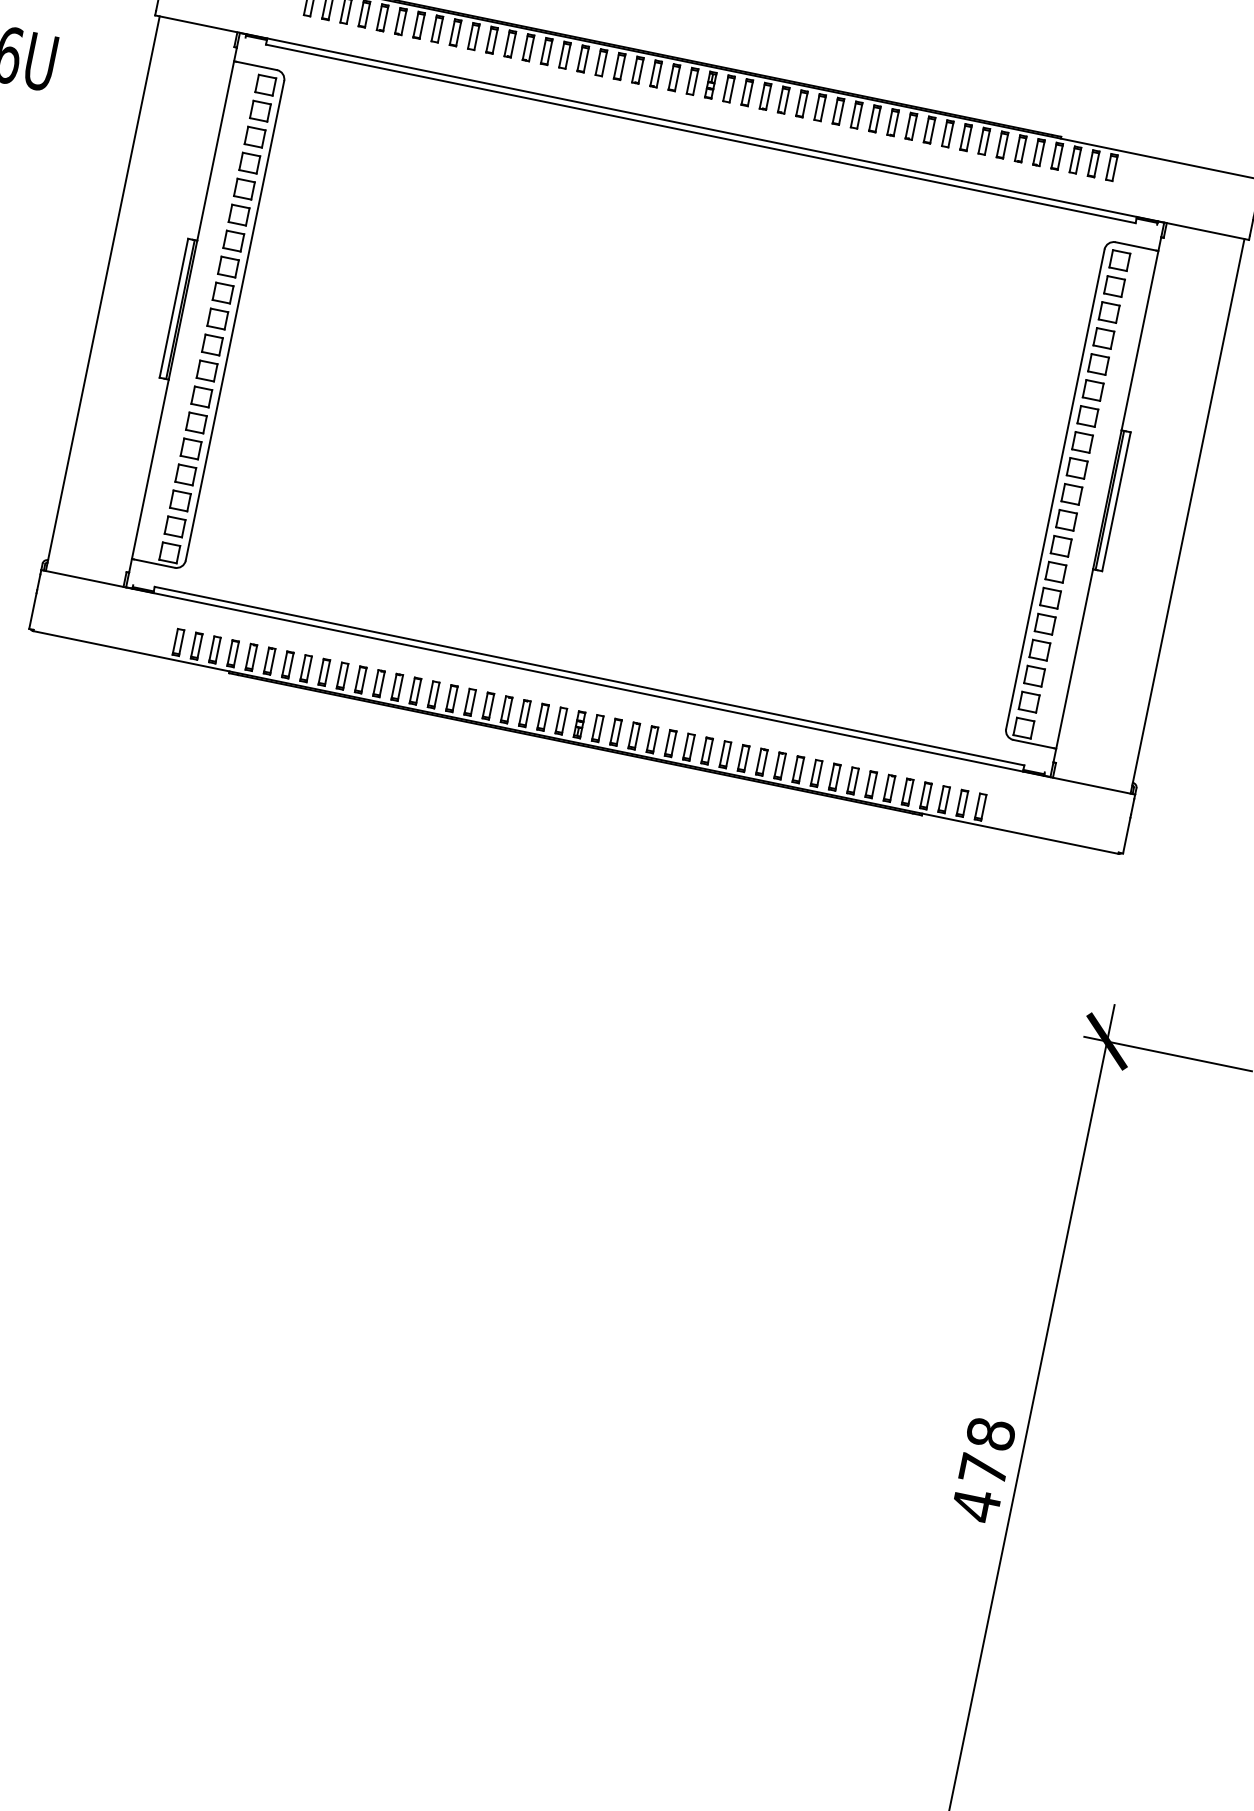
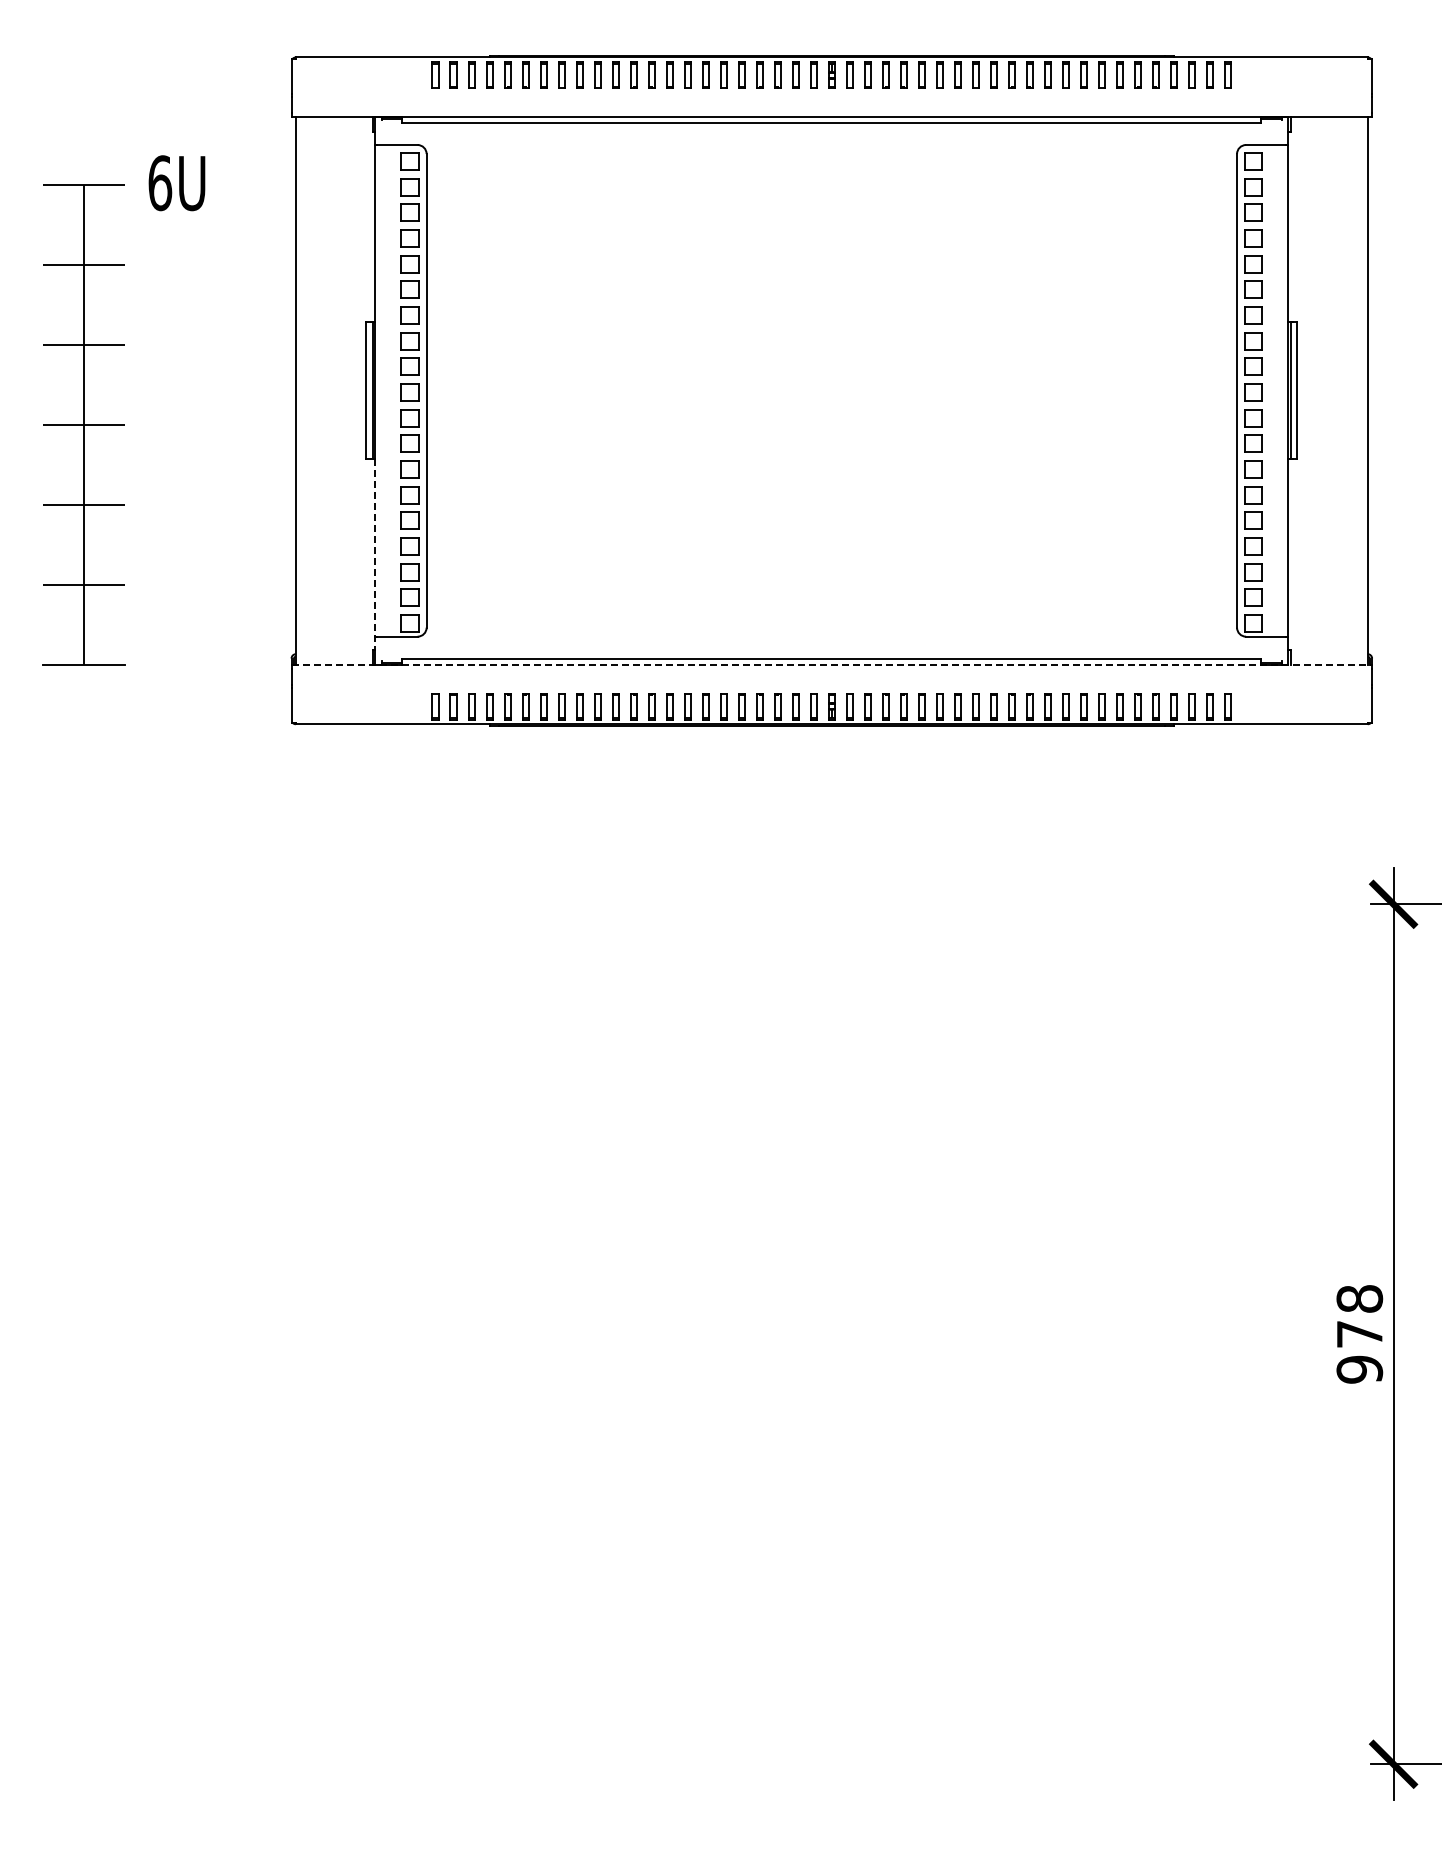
line: (149, 476) -> (375, 555), solid -> dashed
line: (588, 682) -> (832, 664), solid -> dashed
text: (975, 1505) -> (1359, 1369), 478 -> 978

